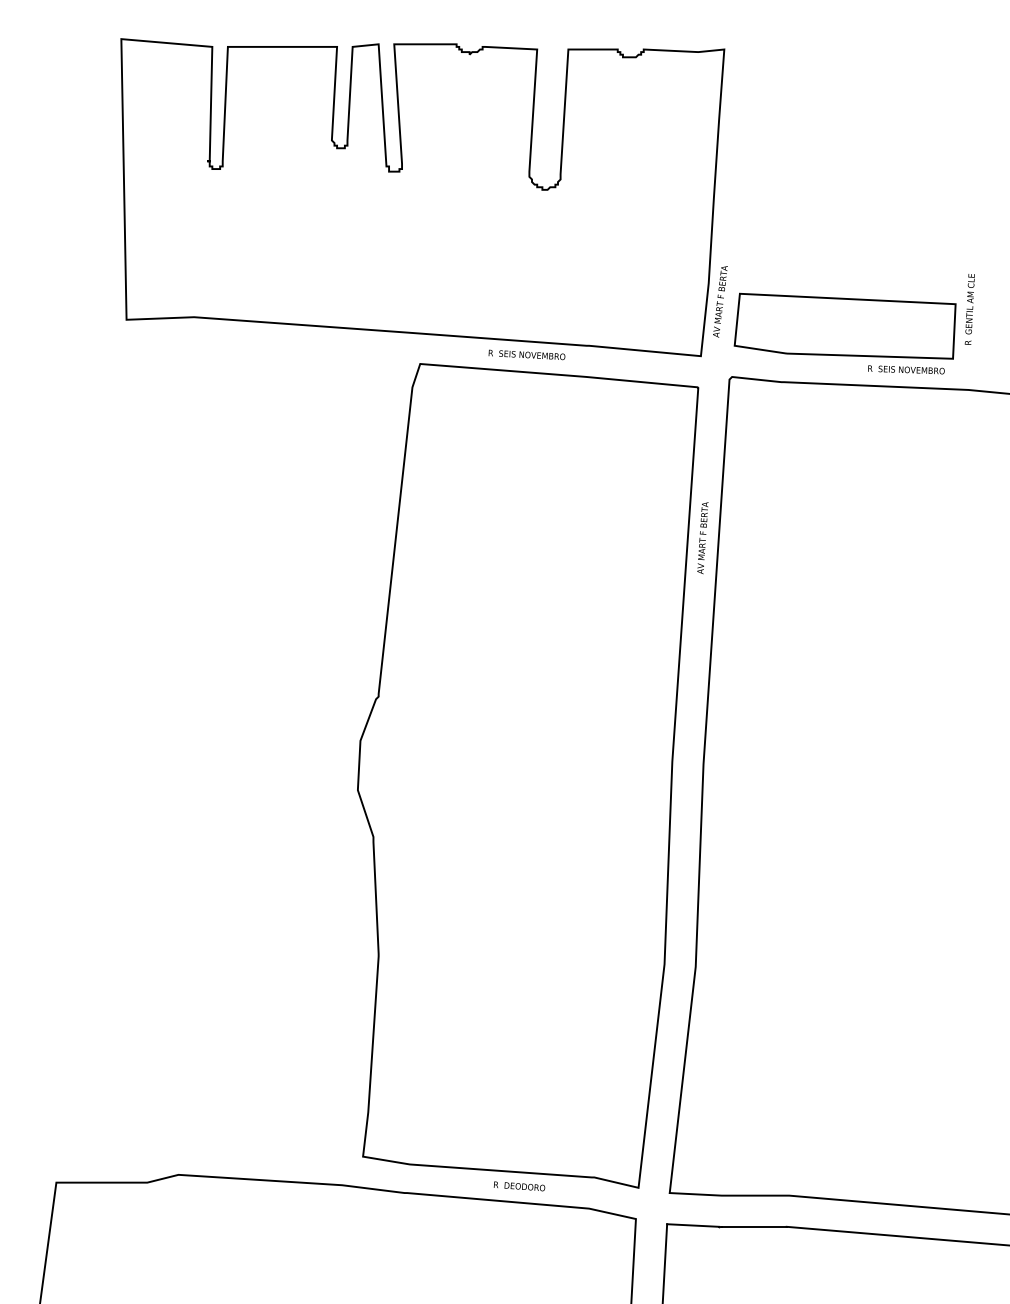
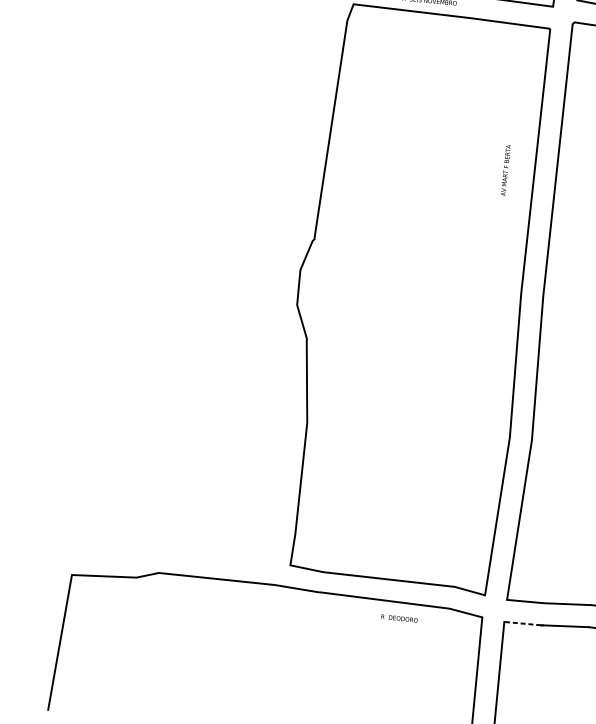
text: (702, 538) -> (505, 170), moved
text: (519, 1186) -> (399, 618), moved
line: (692, 1225) -> (522, 623), solid -> dashed

